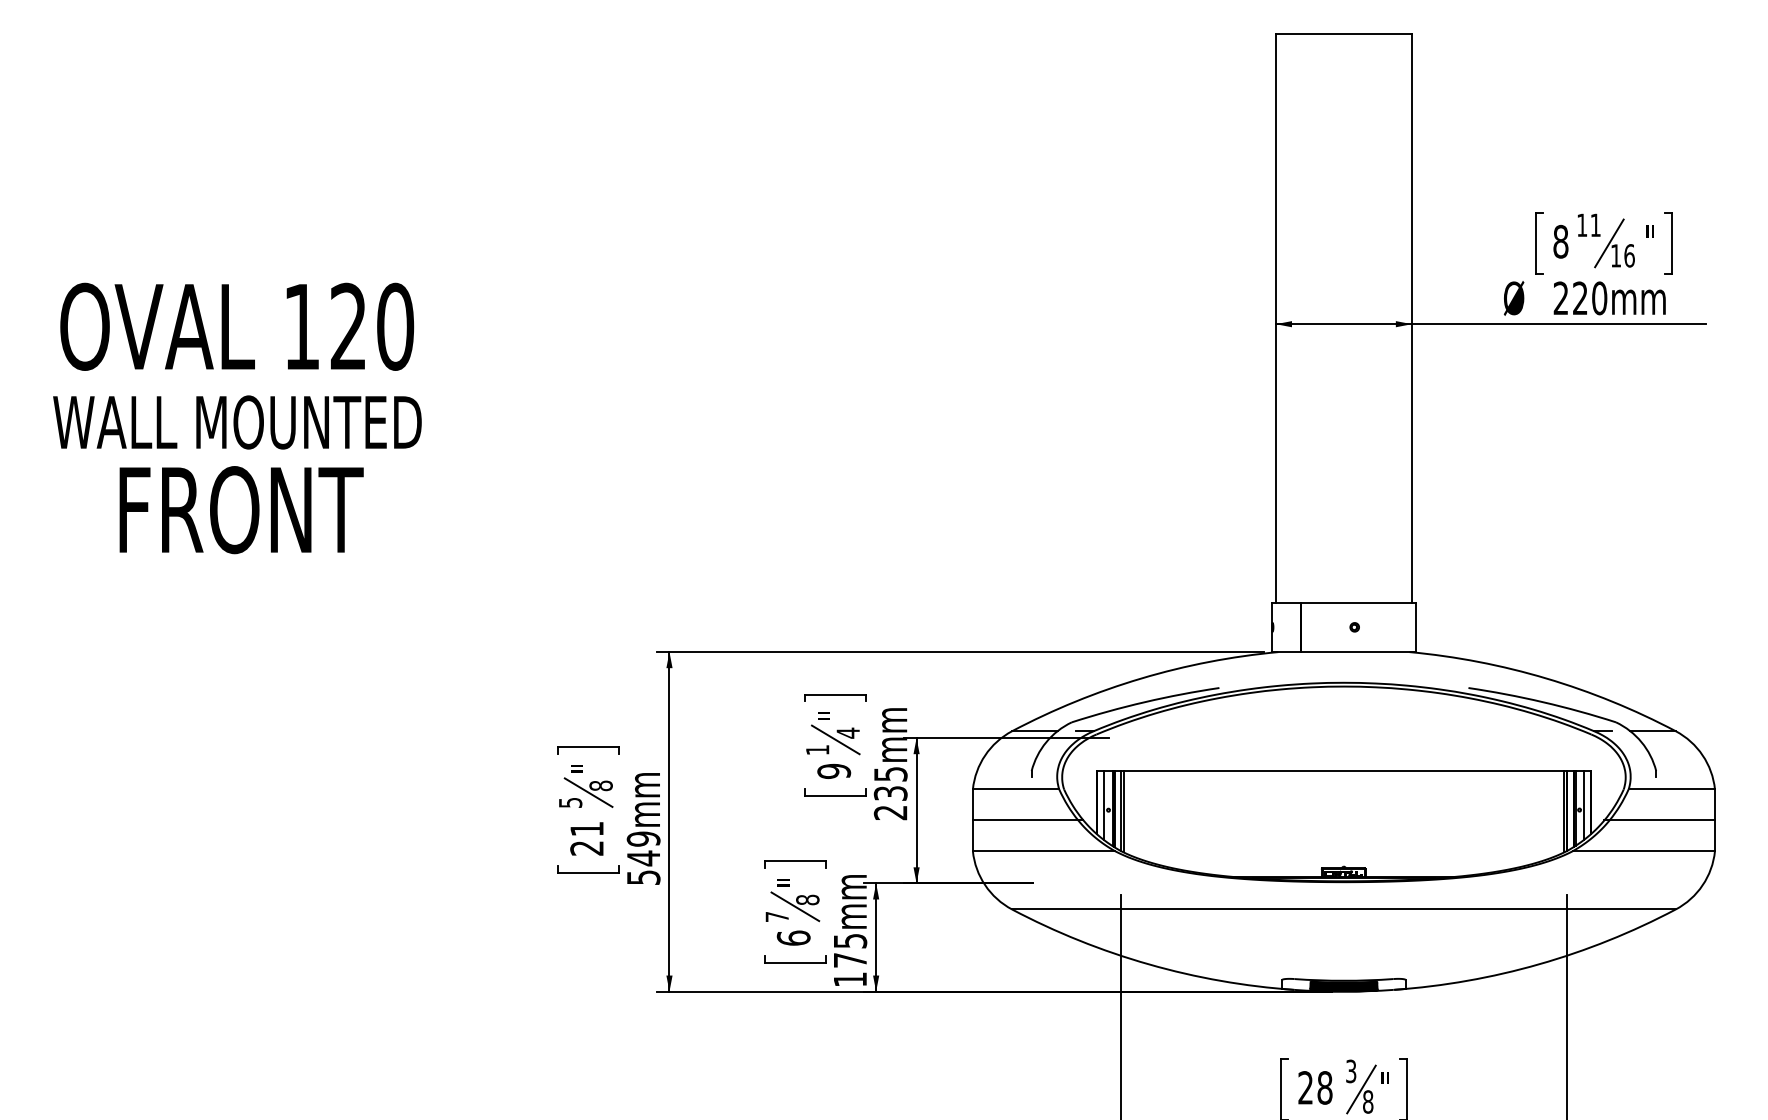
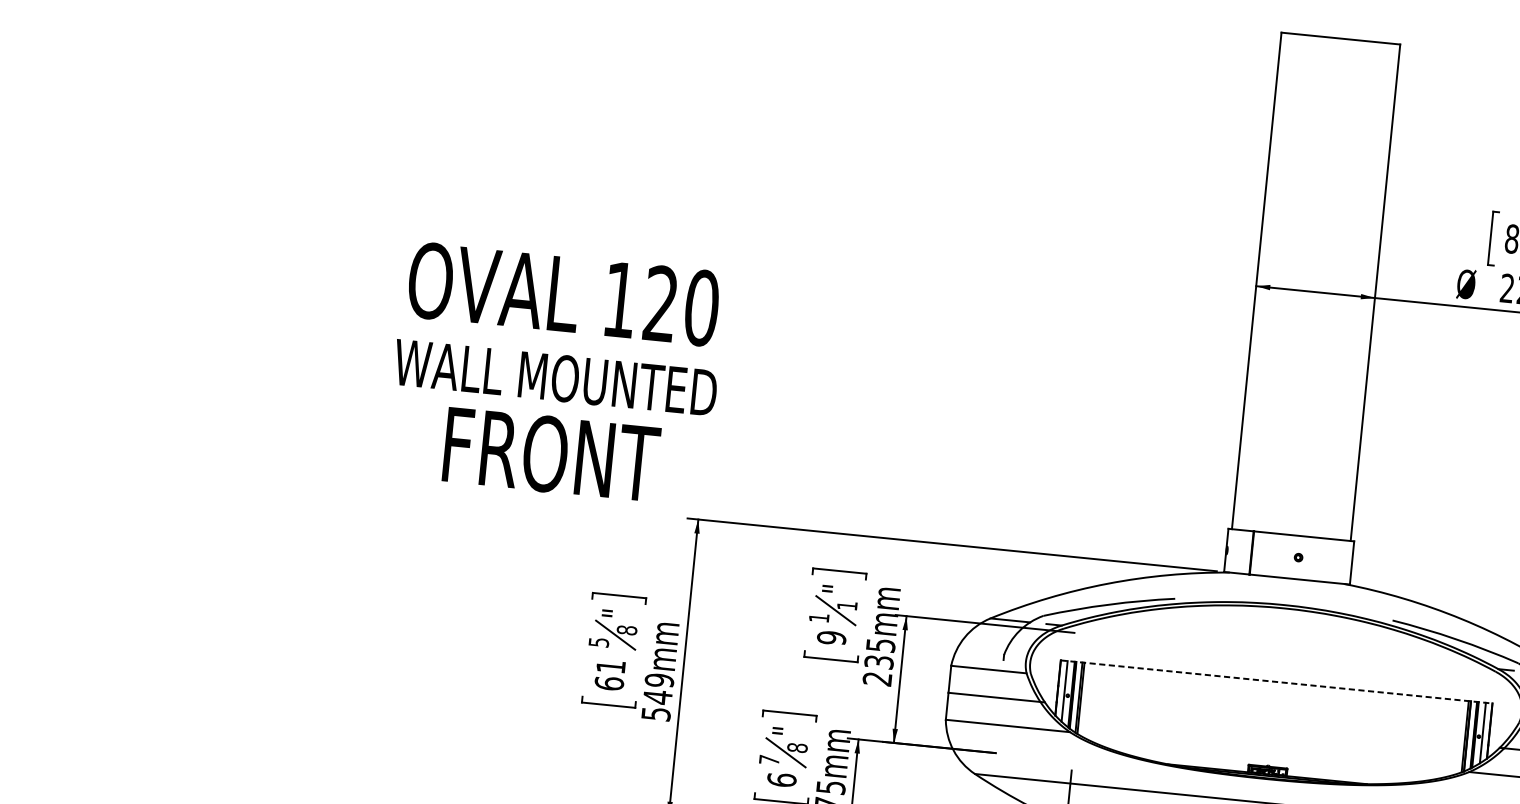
text: (237, 418) -> (555, 374), moved
text: (847, 732) -> (846, 605), 4 -> 1
line: (1344, 770) -> (1277, 681), solid -> dashed
text: (586, 847) -> (608, 682), 21 -> 61

